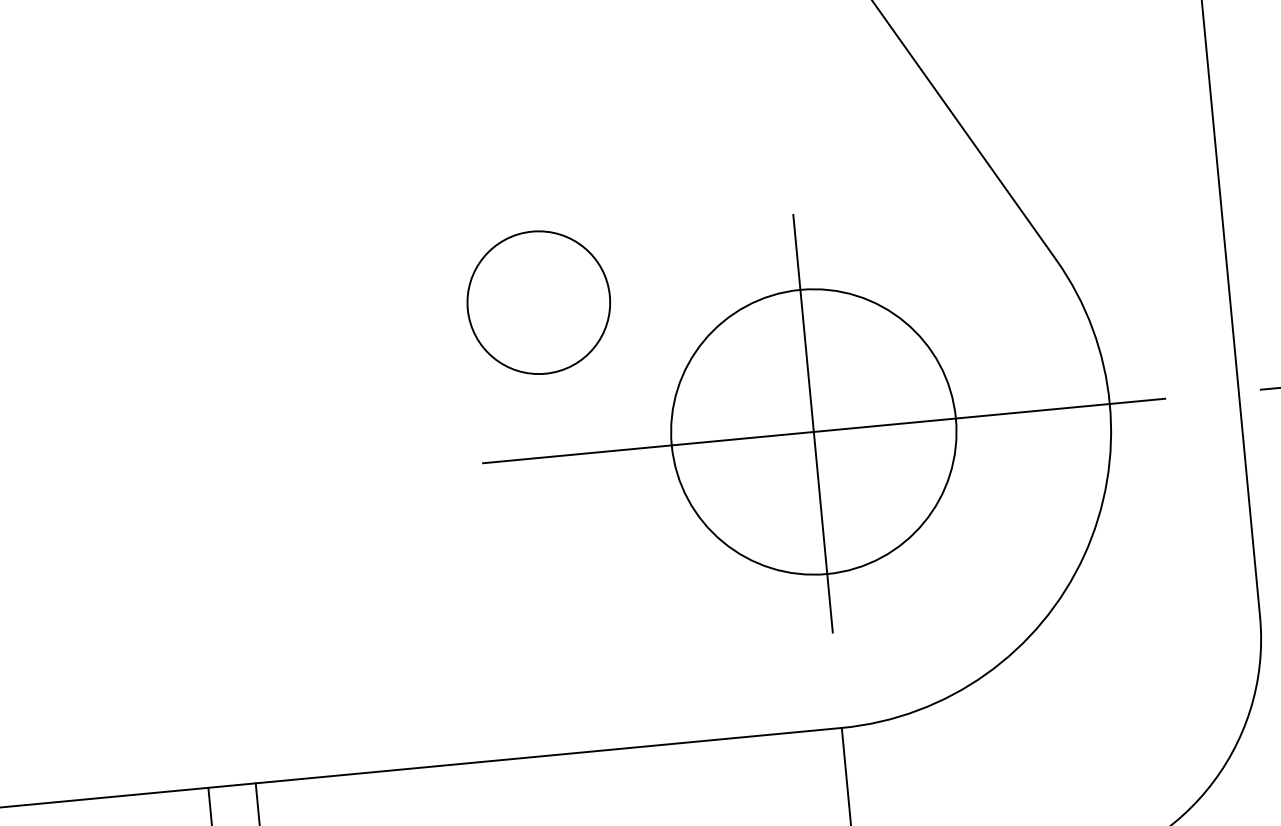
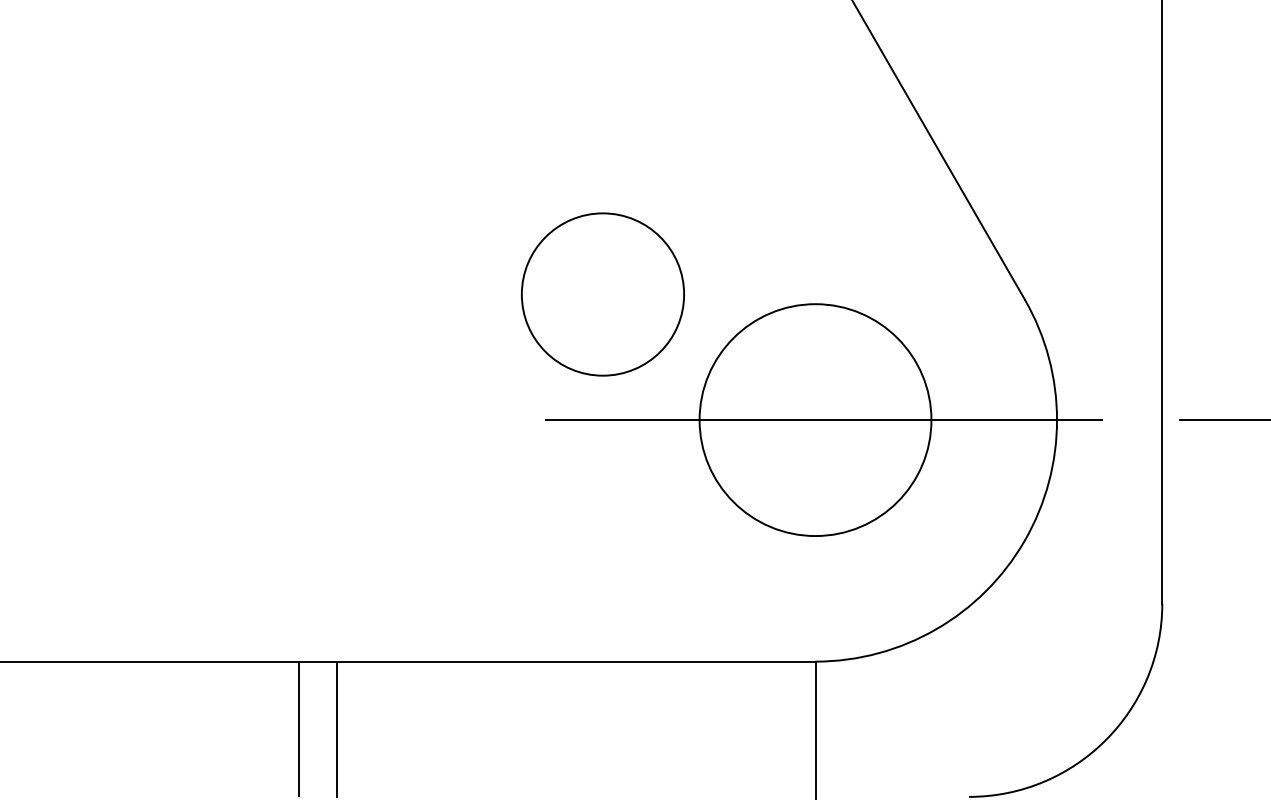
circle: (538, 302) -> (602, 294), size x1.4
line: (813, 423) -> (815, 413), removed

